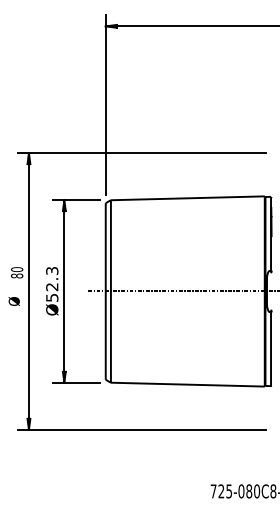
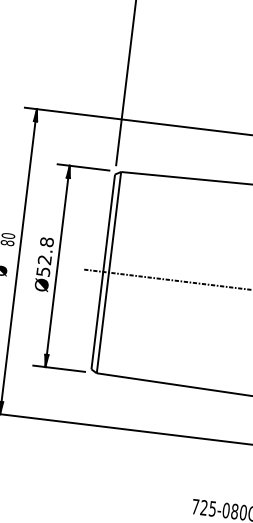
text: (52, 270) -> (47, 241), Ø52.3 -> Ø52.8

